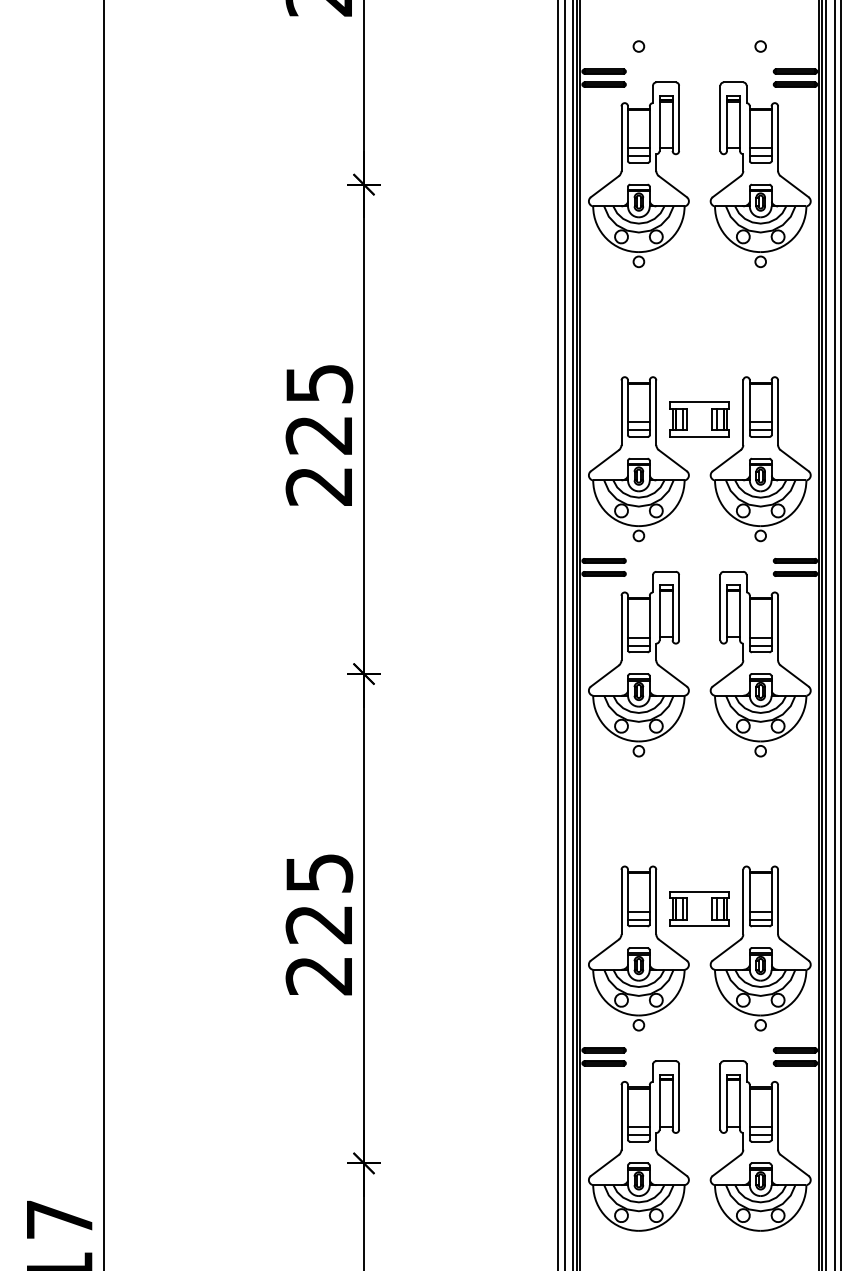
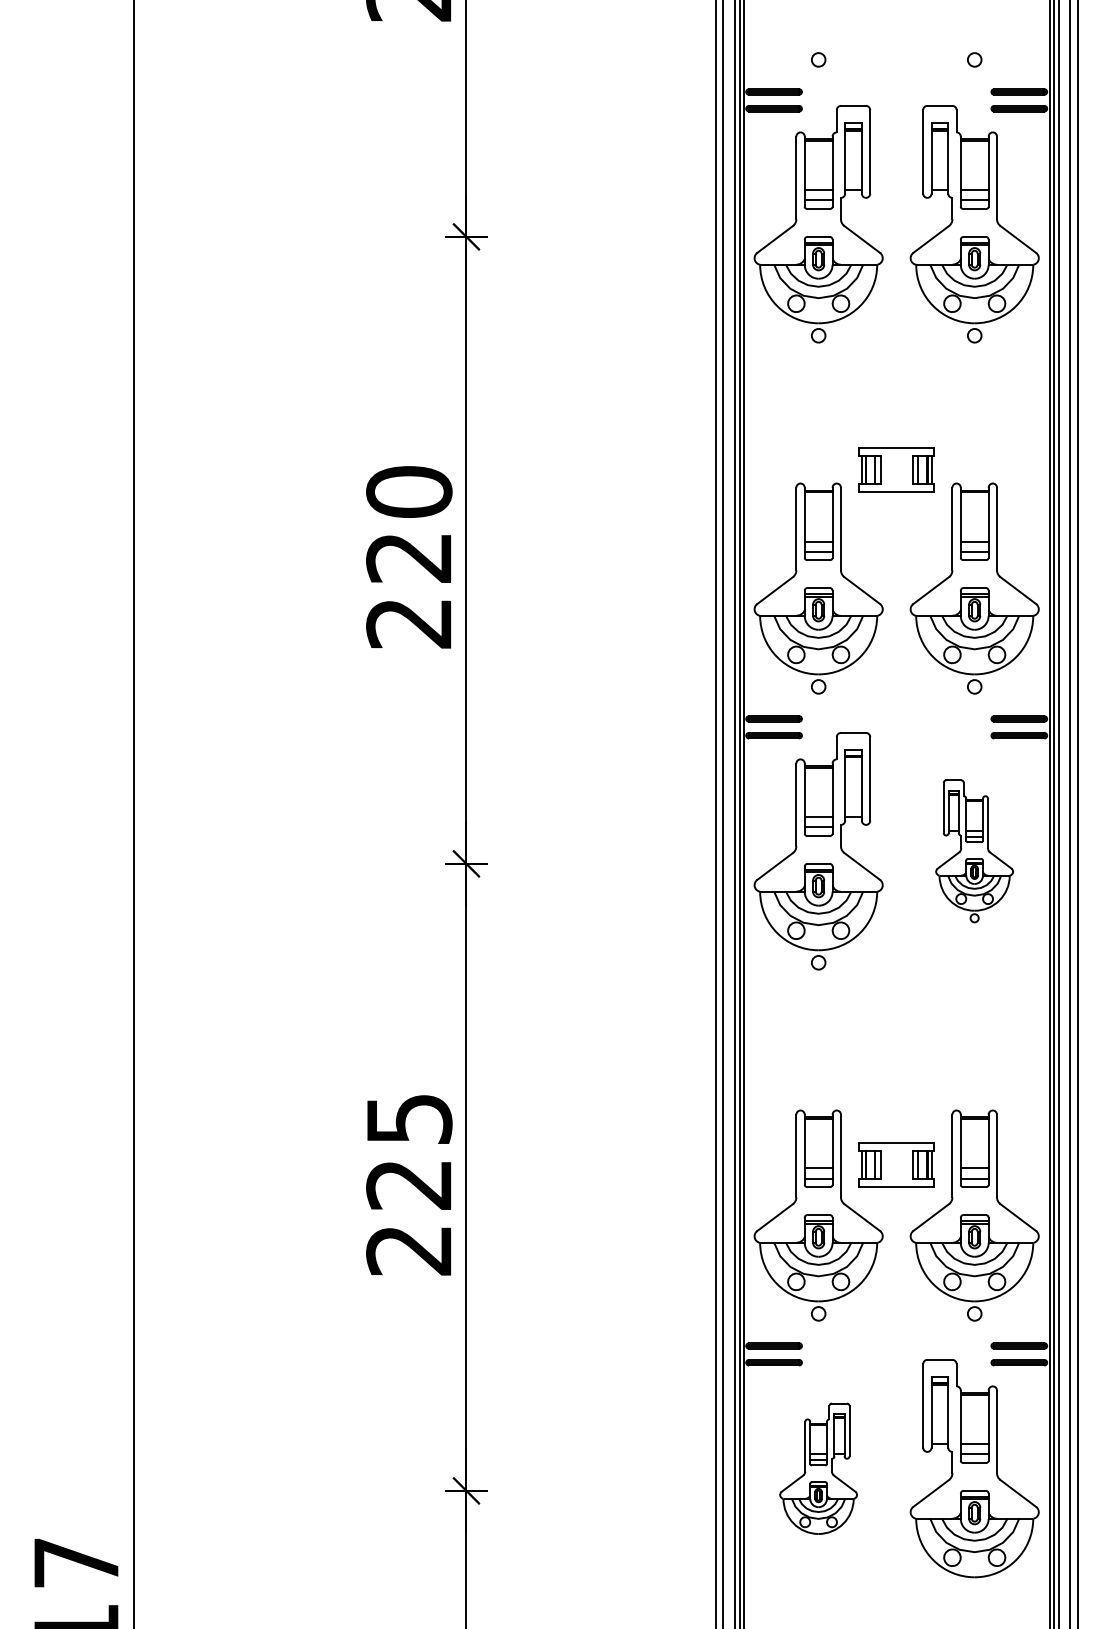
text: (319, 383) -> (409, 491), 225 -> 220
part: (699, 419) -> (896, 469), moved
part: (760, 664) -> (974, 851), size x0.6
part: (638, 1145) -> (818, 1468), size x0.6

